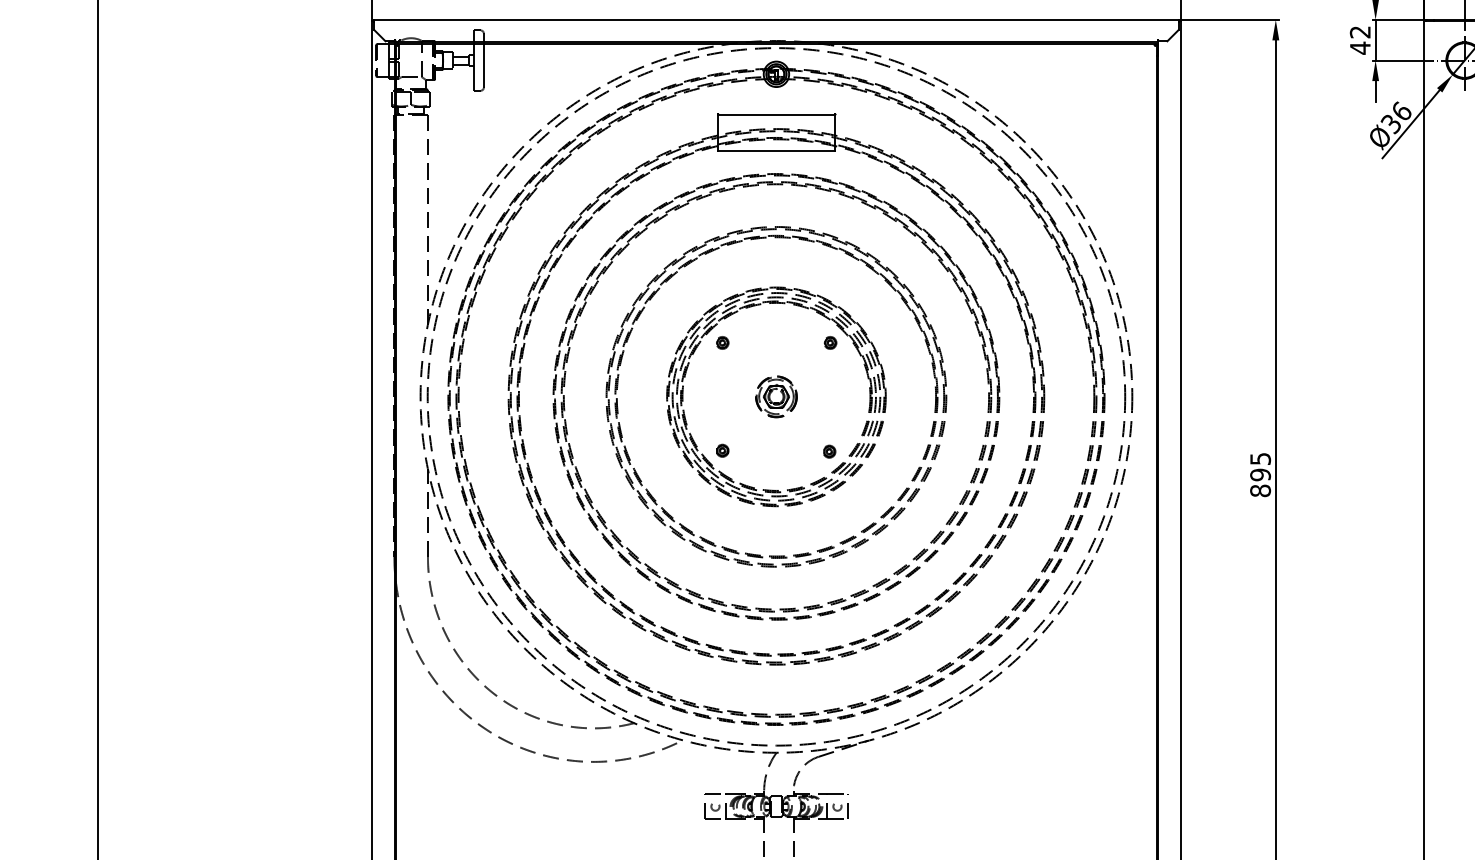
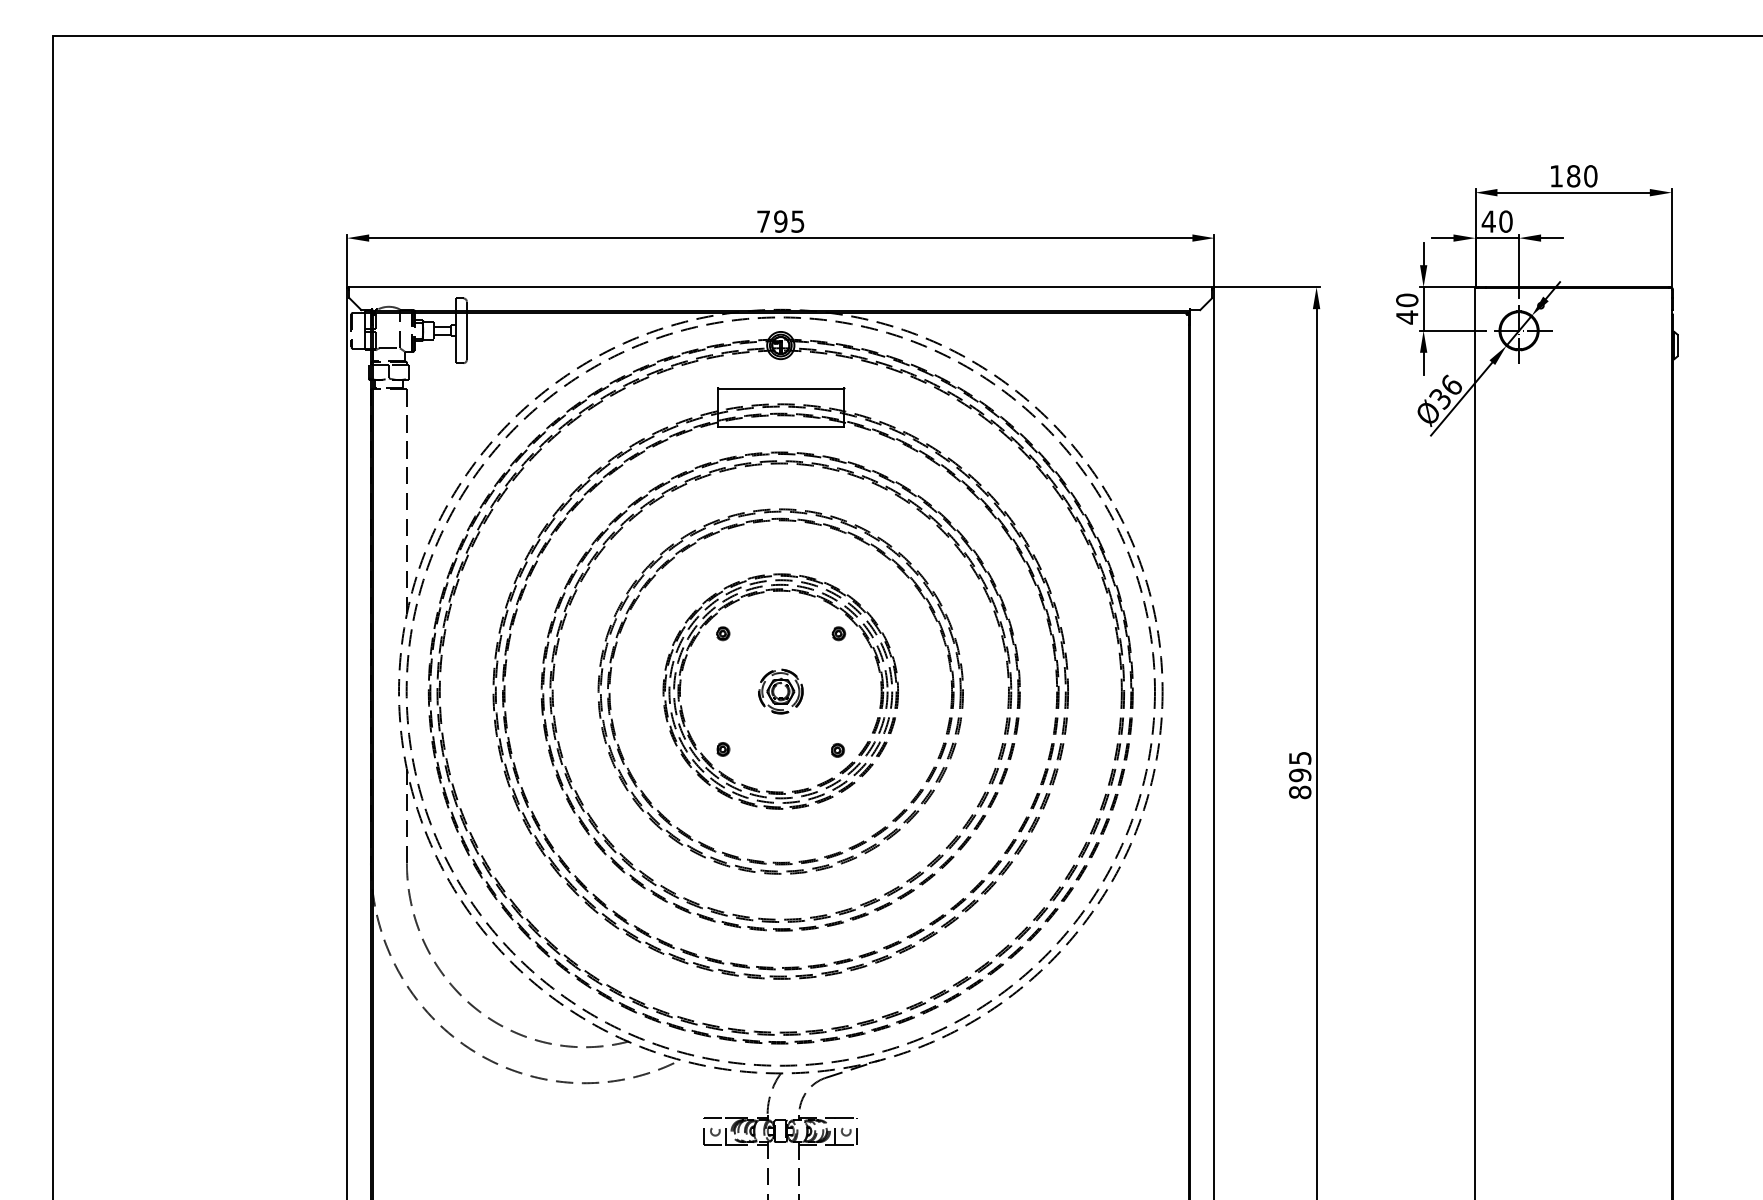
text: (1360, 32) -> (1407, 300), 42 -> 40

